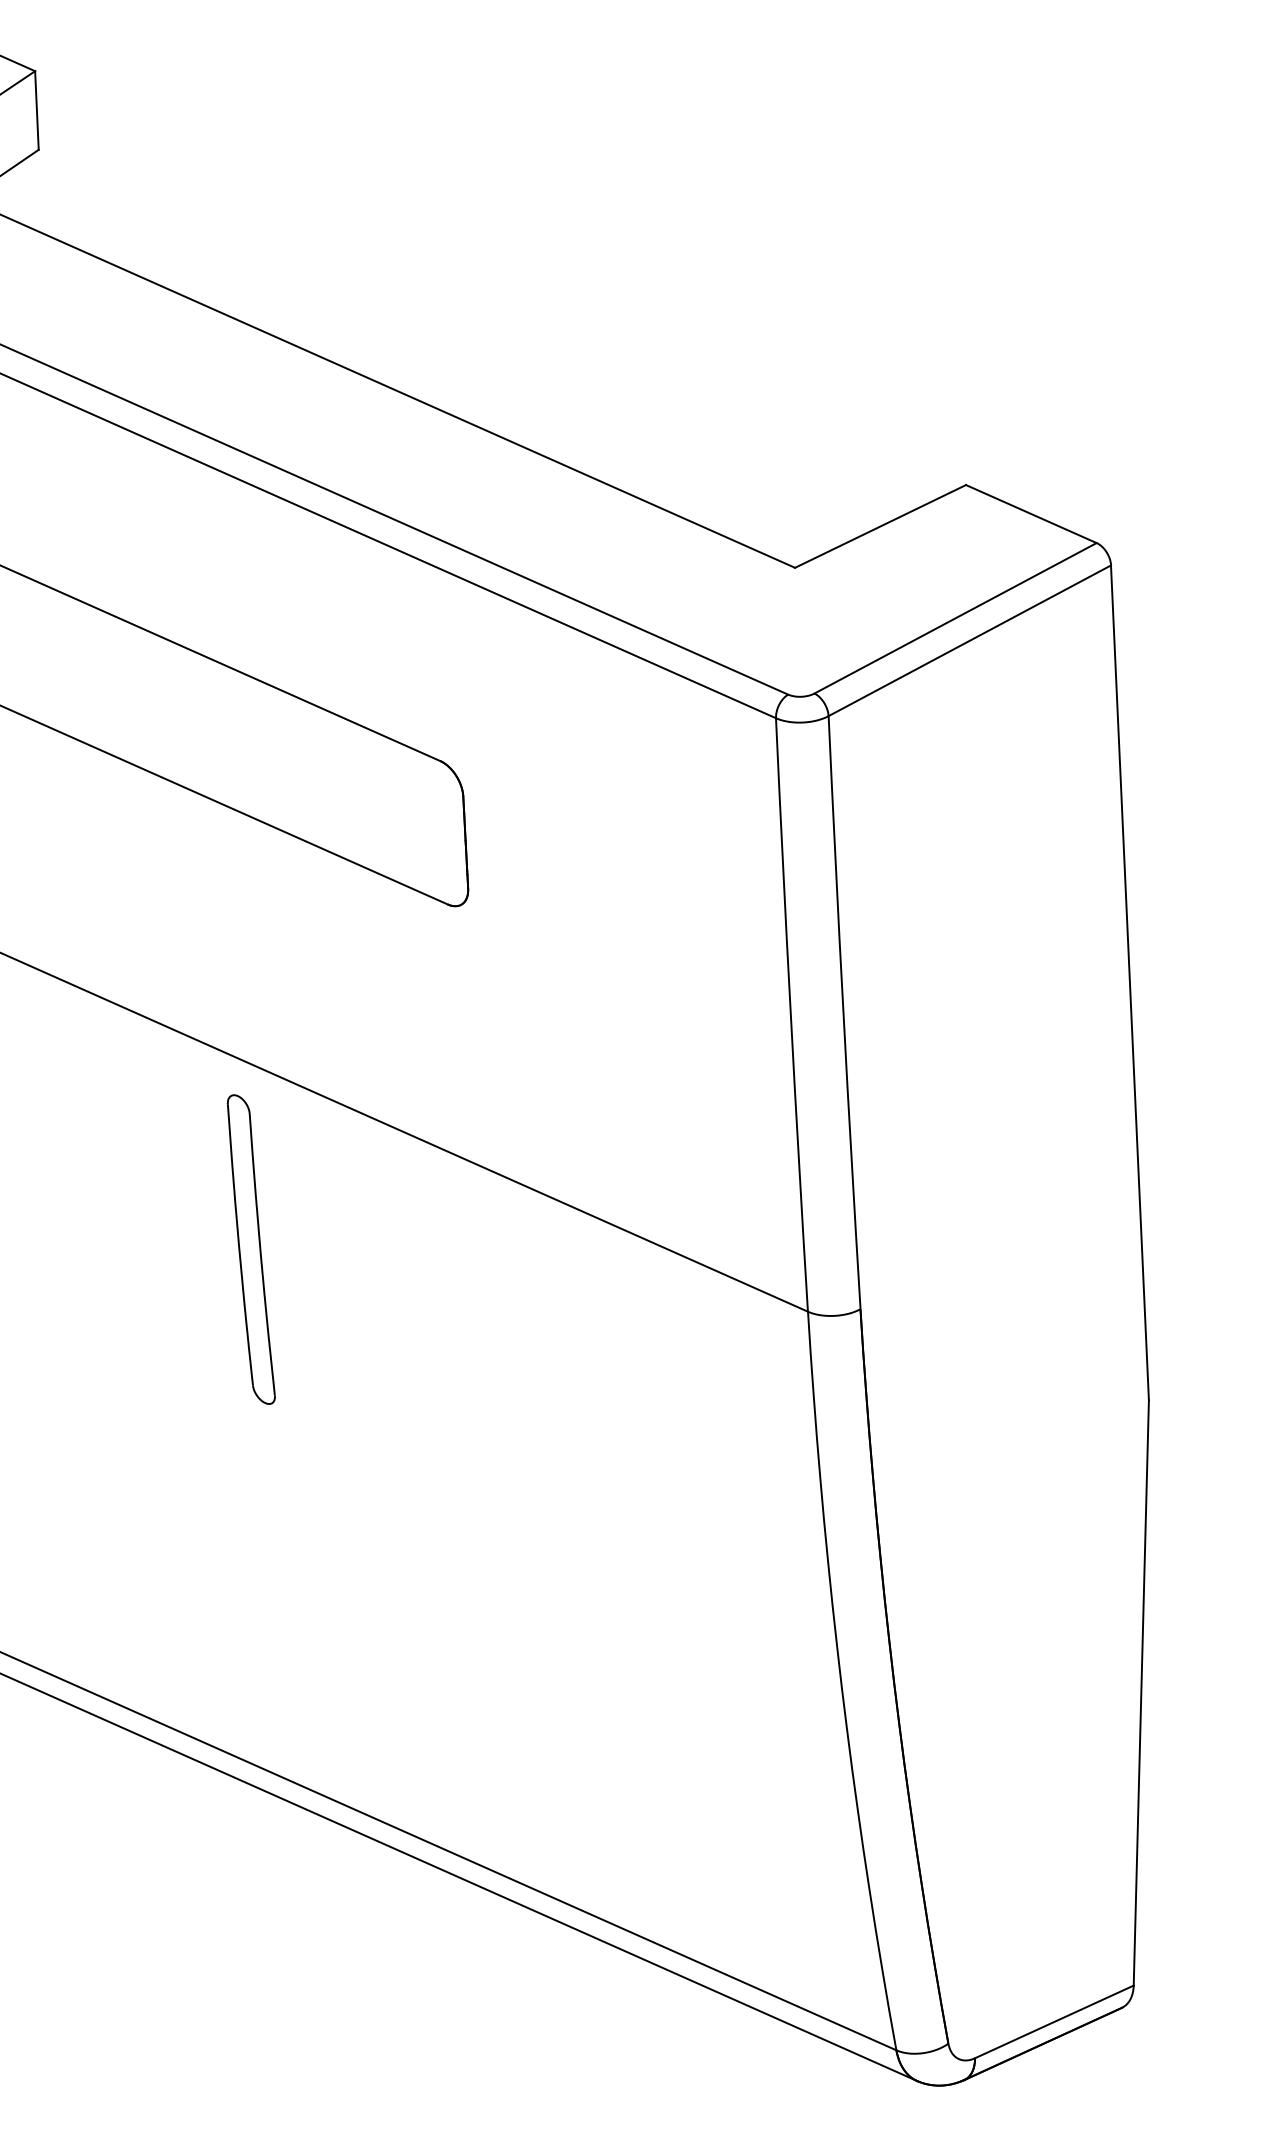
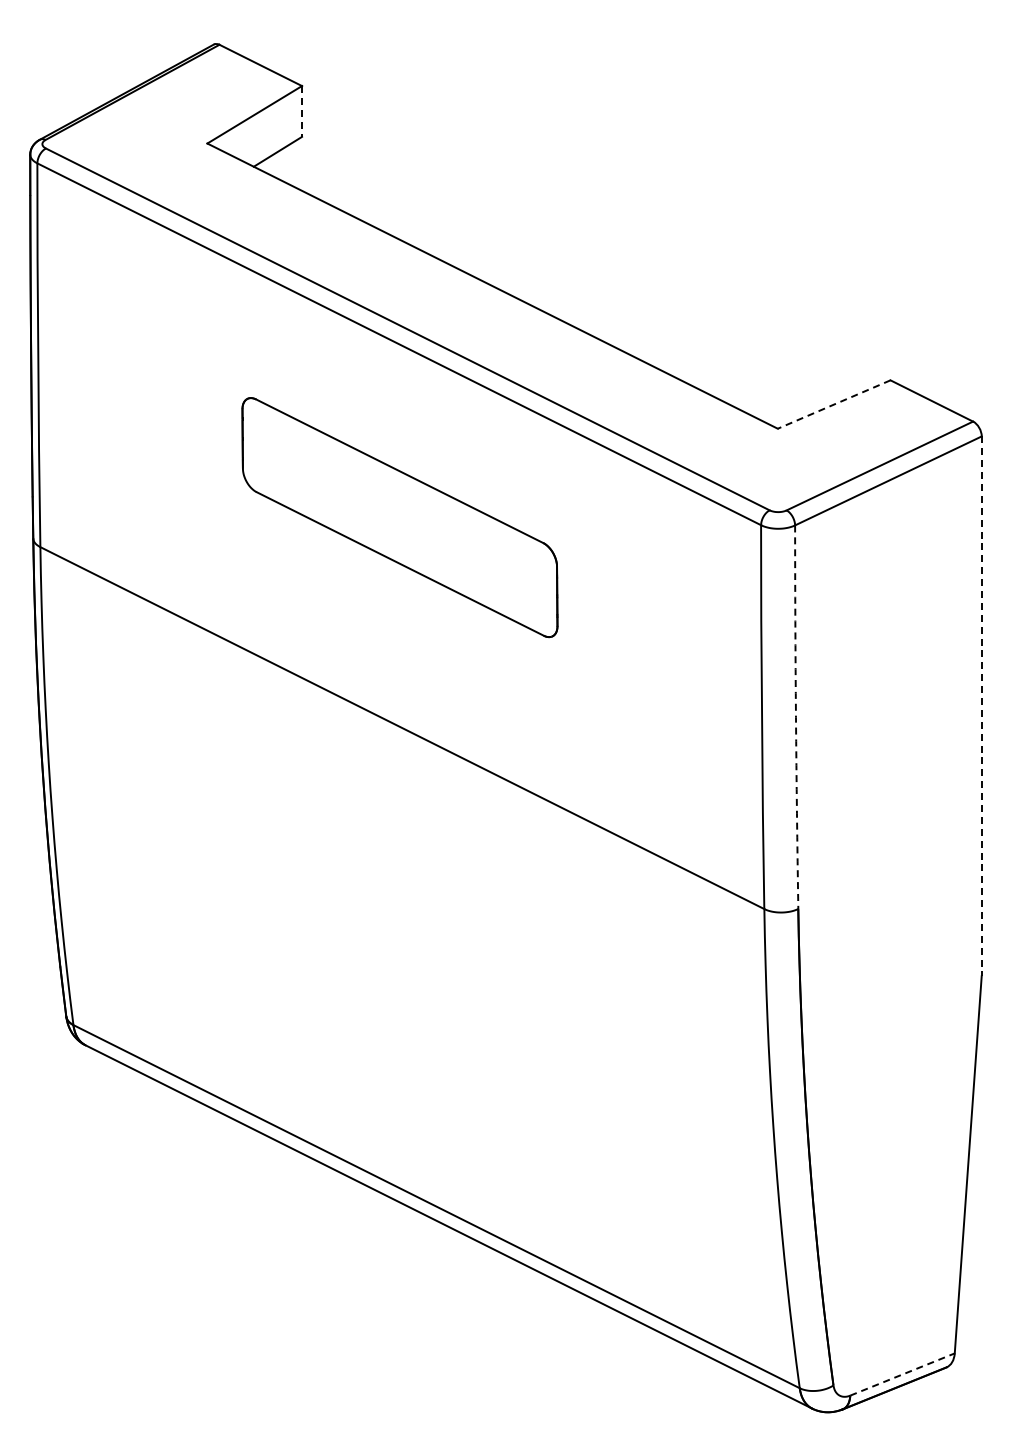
line: (37, 110) -> (302, 111), solid -> dashed
line: (879, 526) -> (833, 404), solid -> dashed
line: (1129, 983) -> (981, 706), solid -> dashed
arc: (842, 1013) -> (795, 717), solid -> dashed
part: (250, 1249) -> (406, 852), removed
line: (1054, 2021) -> (902, 1374), solid -> dashed

